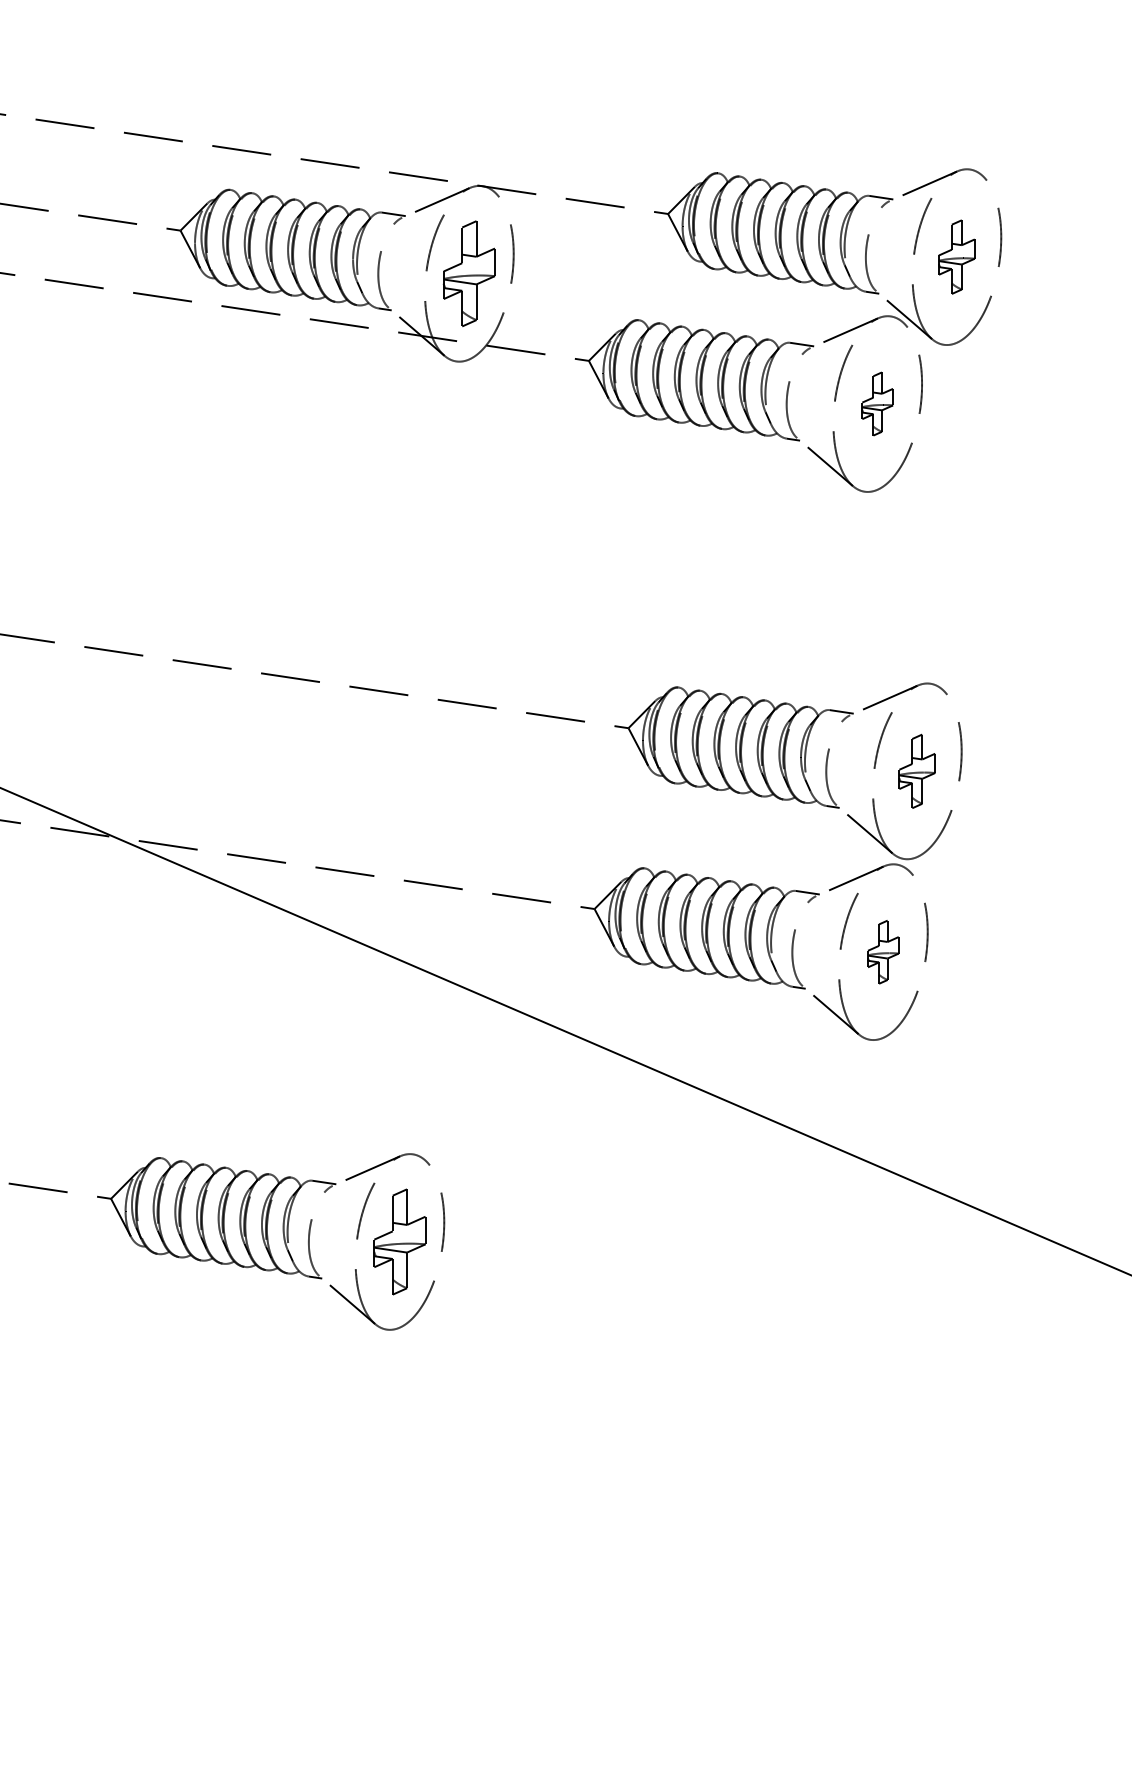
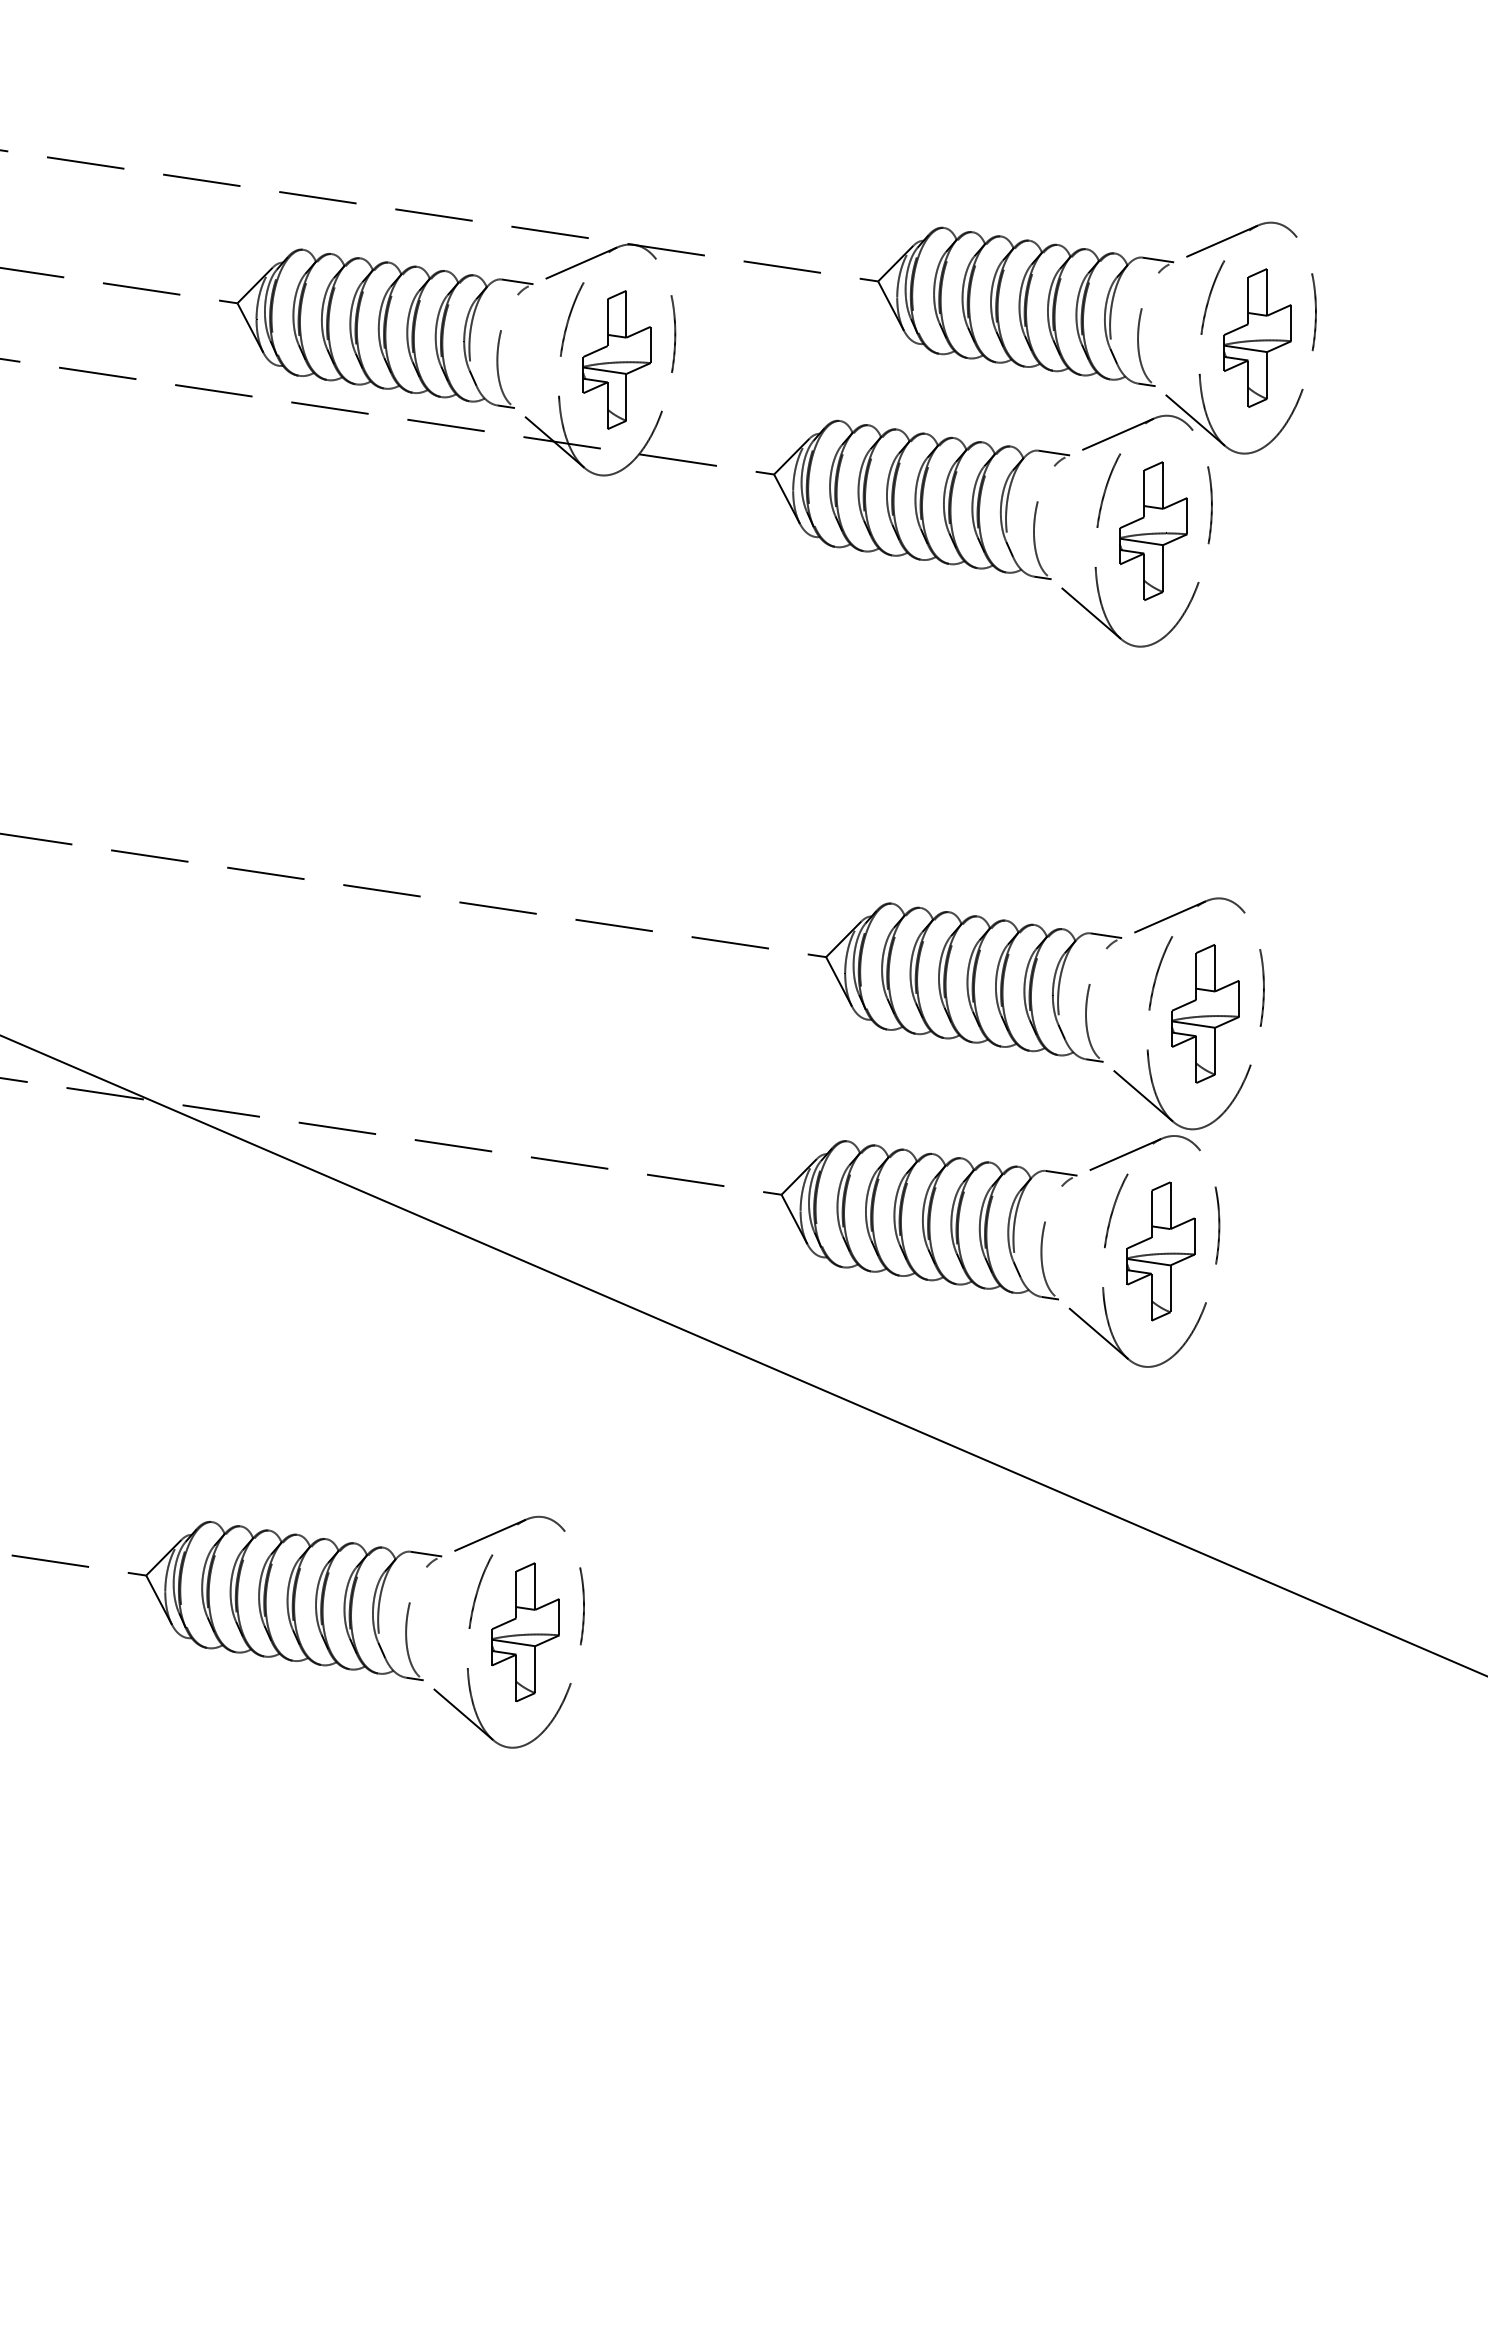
part: (956, 256) -> (1257, 337), size x1.43
part: (877, 403) -> (1153, 530), size x1.67
part: (917, 771) -> (1205, 1013), size x1.43
part: (882, 952) -> (1160, 1251), size x1.67

